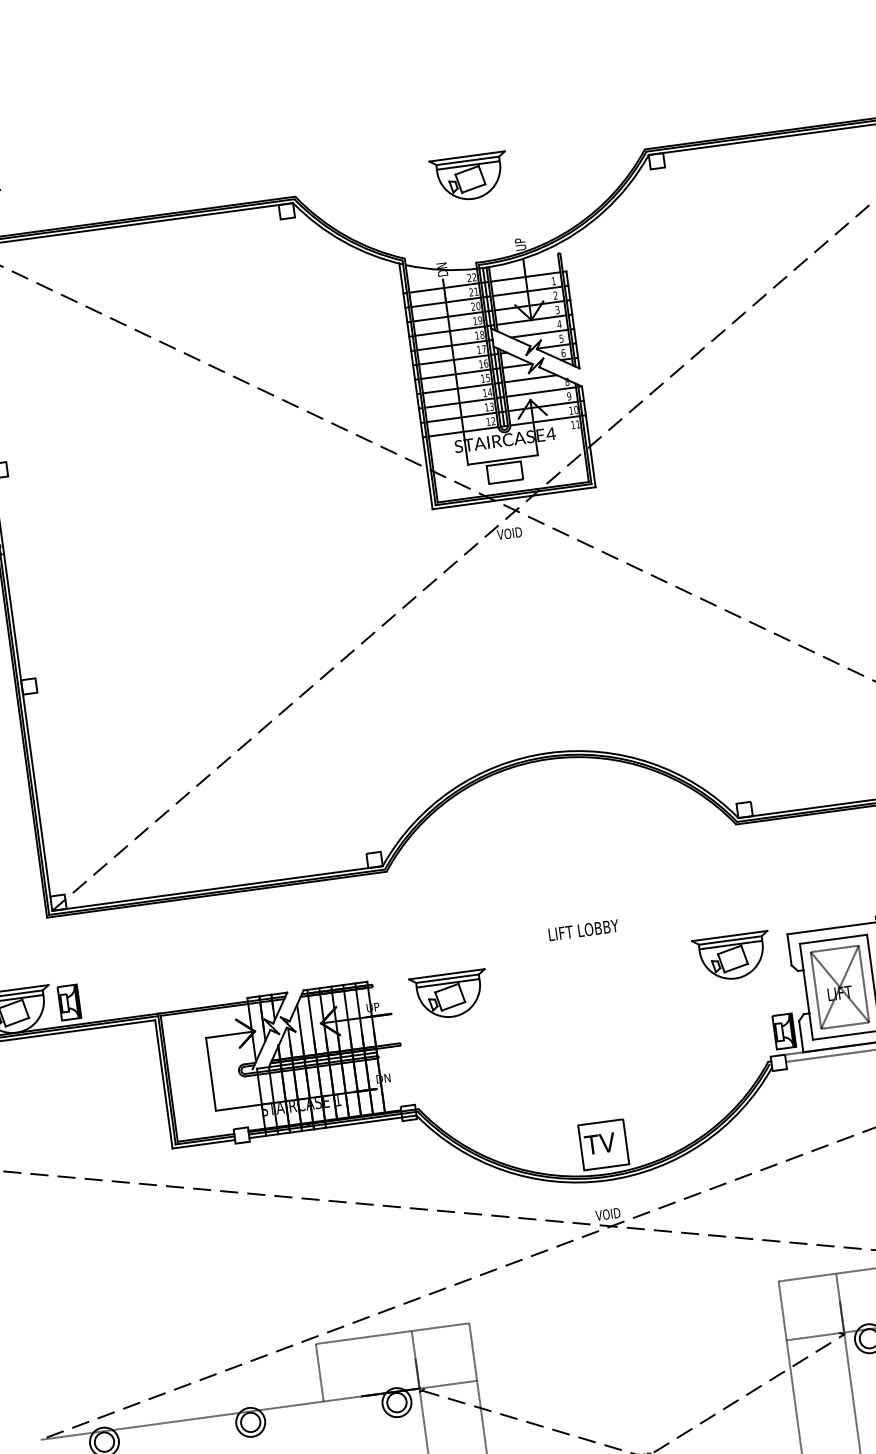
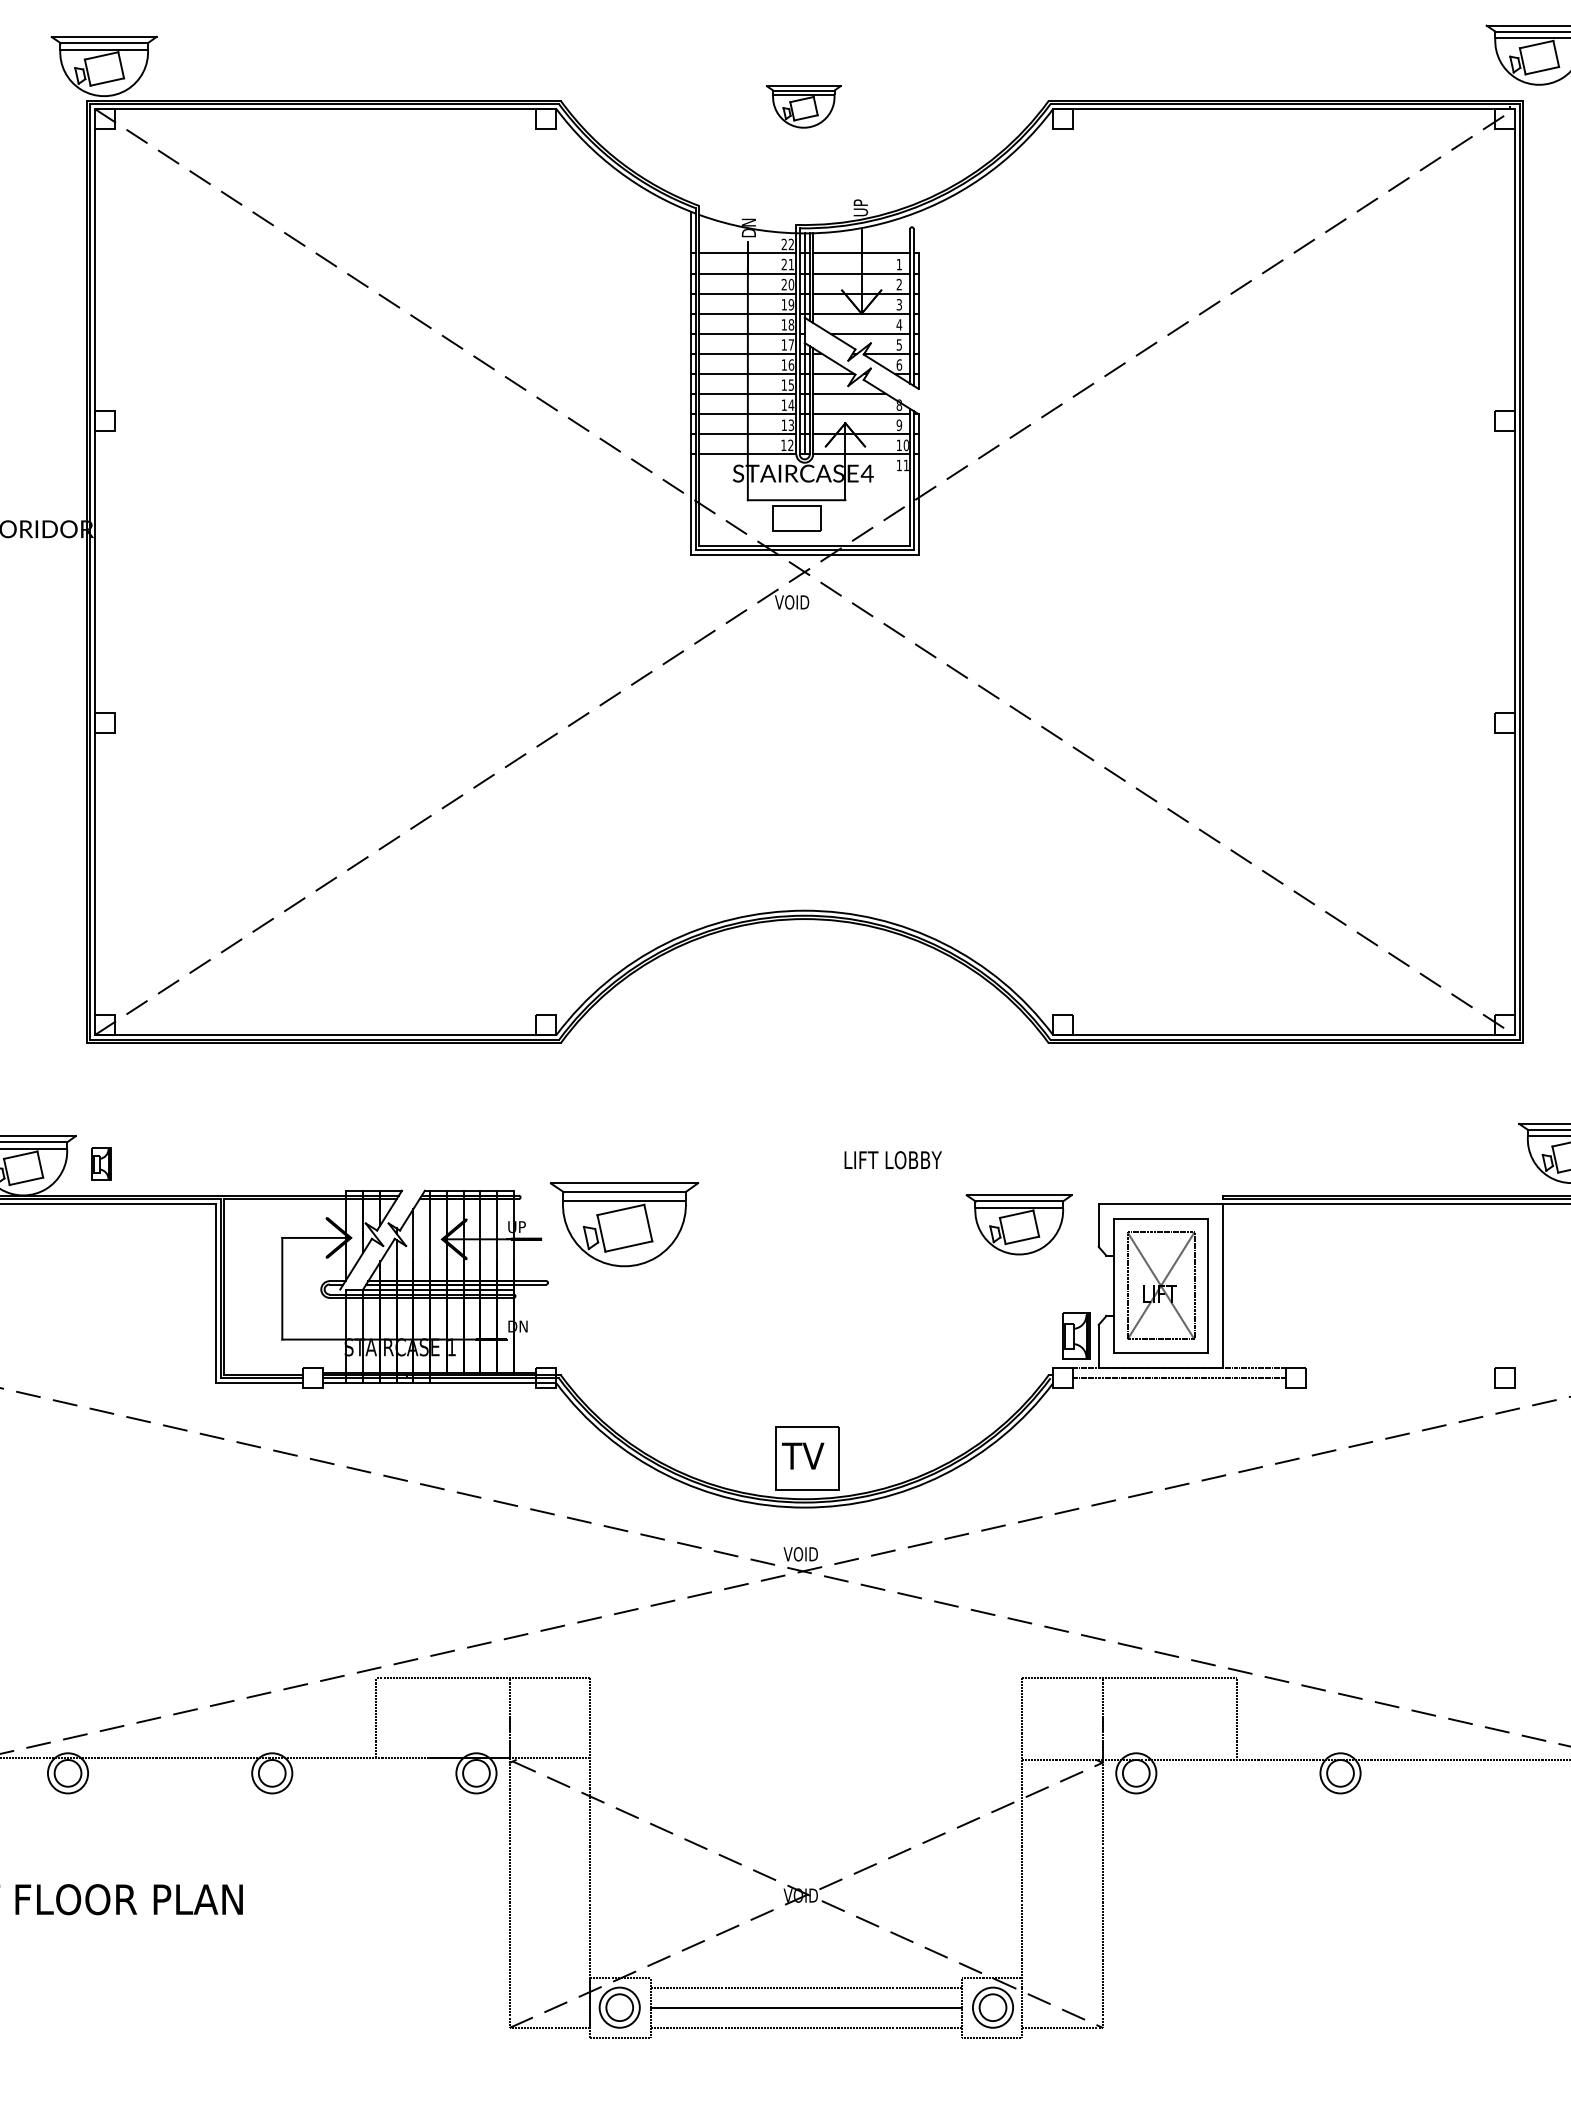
part: (469, 177) -> (803, 106), size x0.7
text: (583, 930) -> (892, 1160), moved
part: (449, 995) -> (623, 1224), size x1.4
part: (69, 1002) -> (101, 1163), size x0.7

